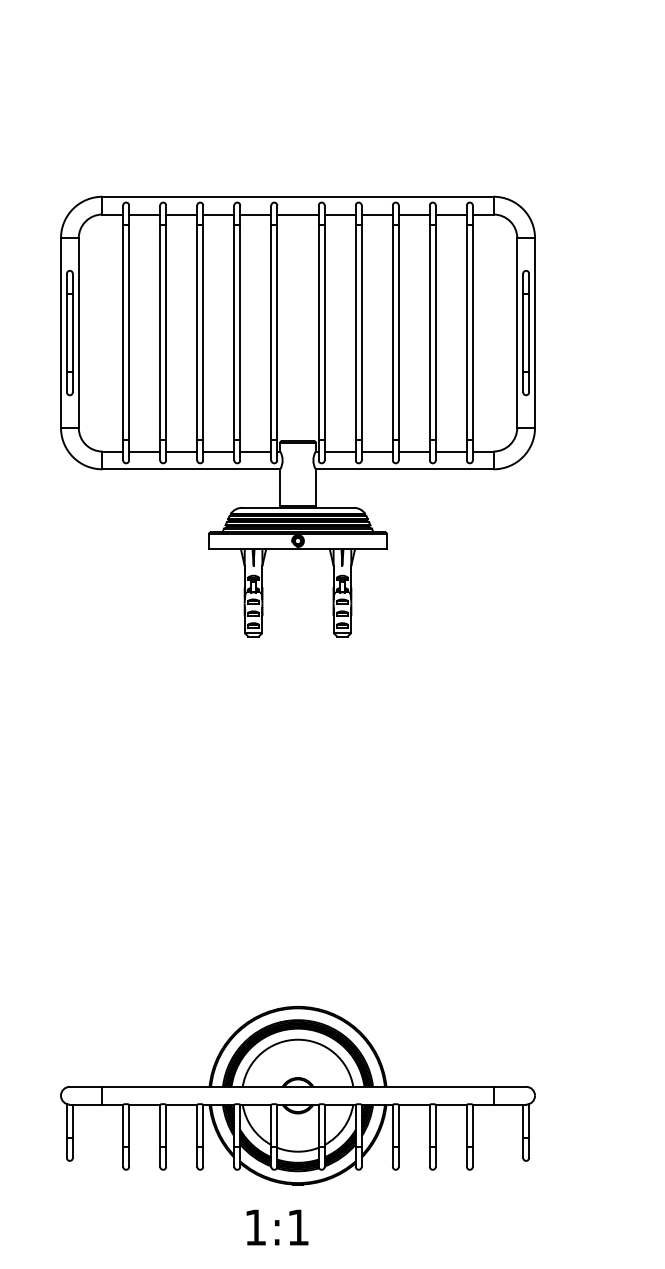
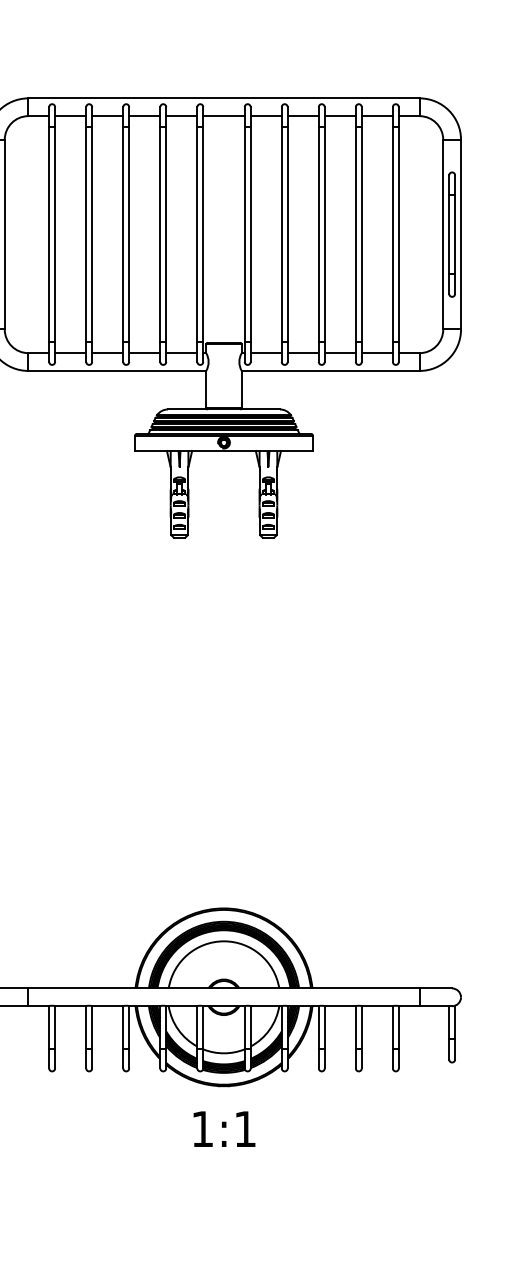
text: (277, 1227) -> (224, 1129), moved

